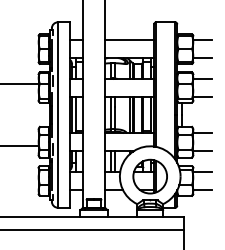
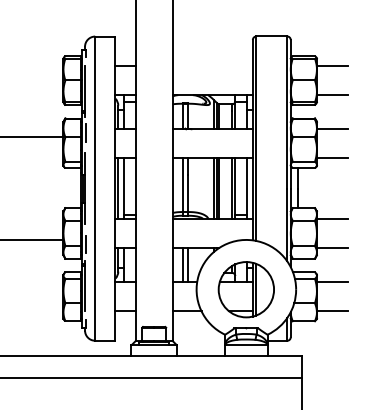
line: (129, 40) -> (212, 66), removed

